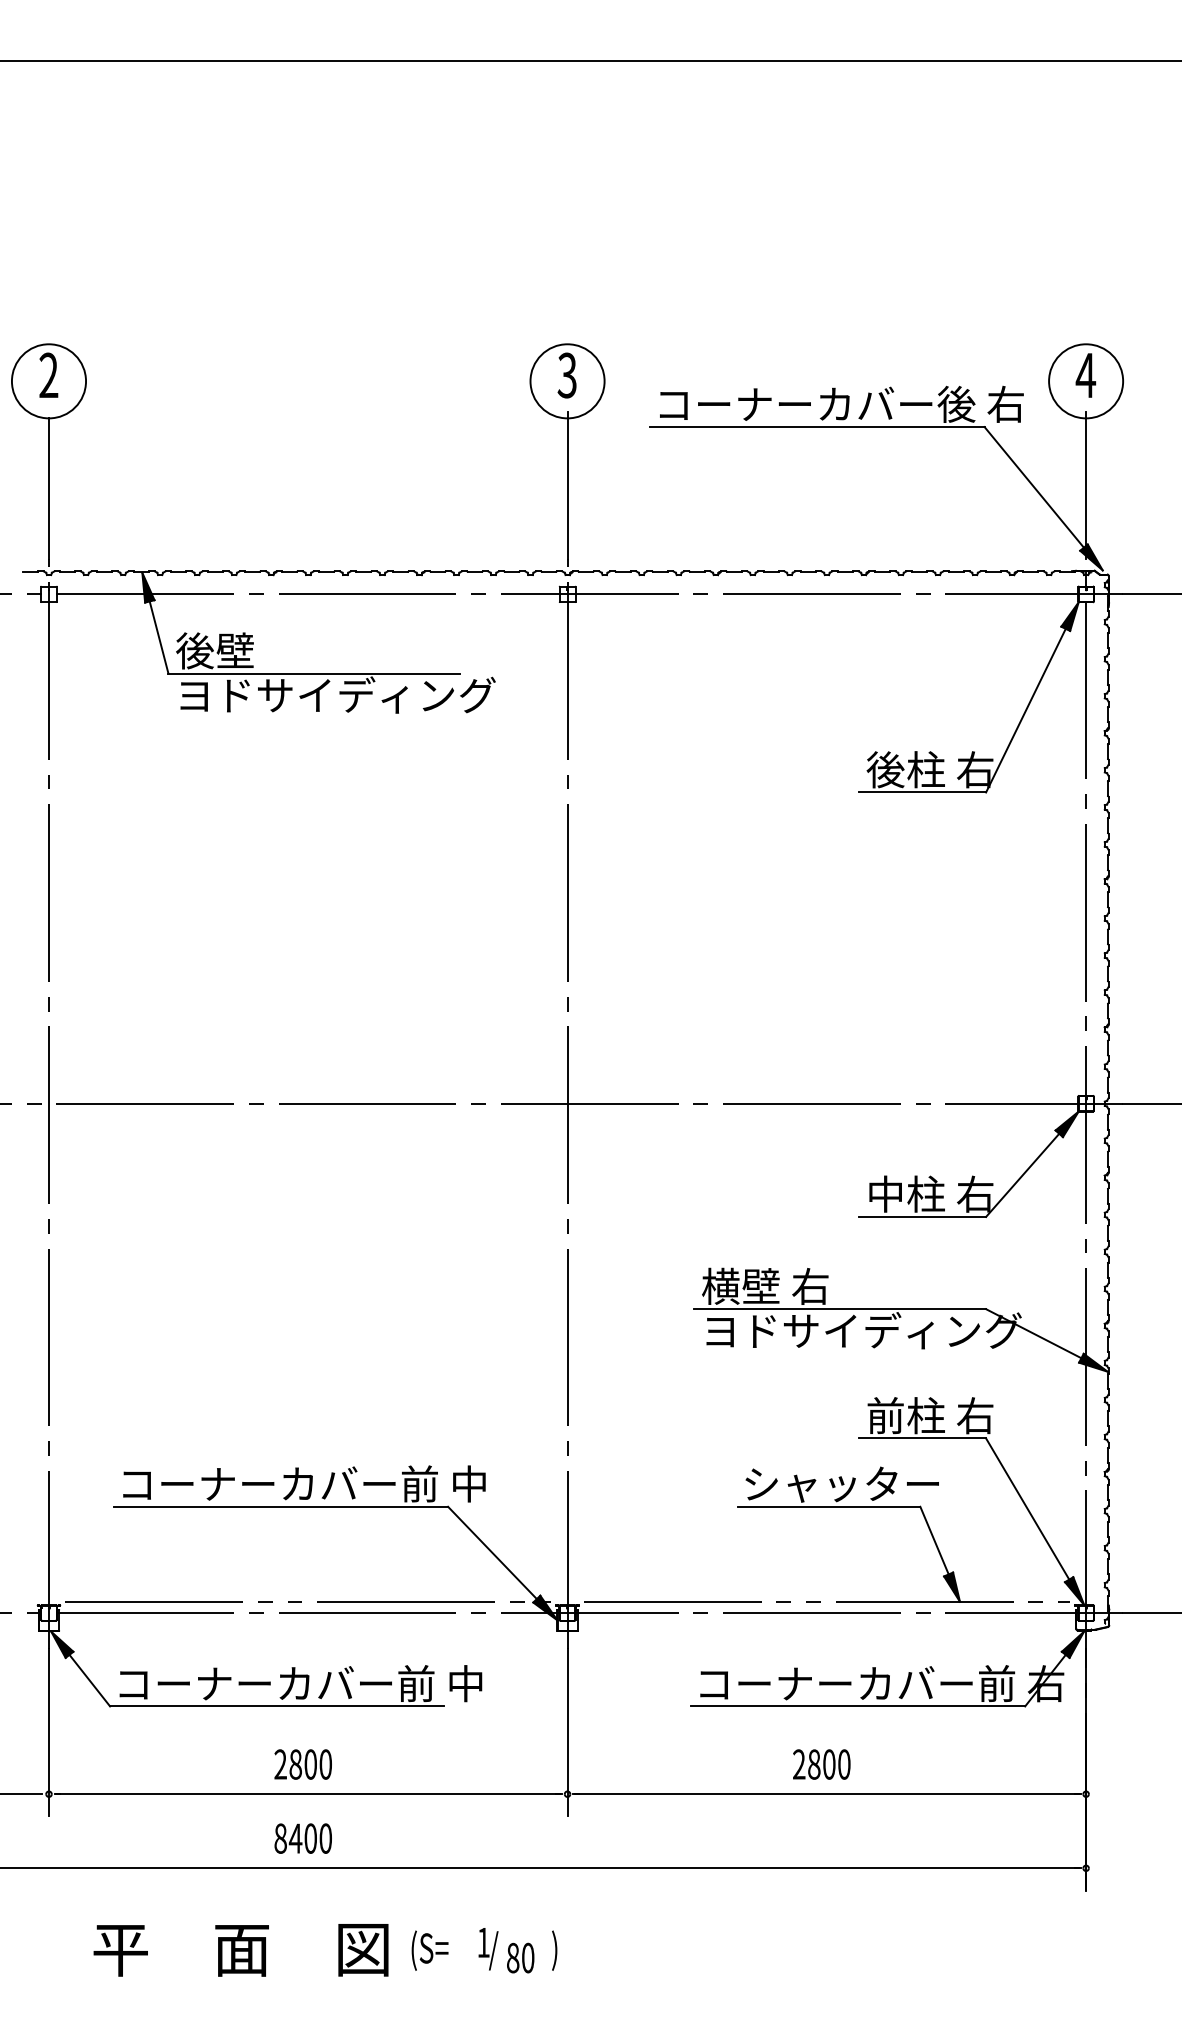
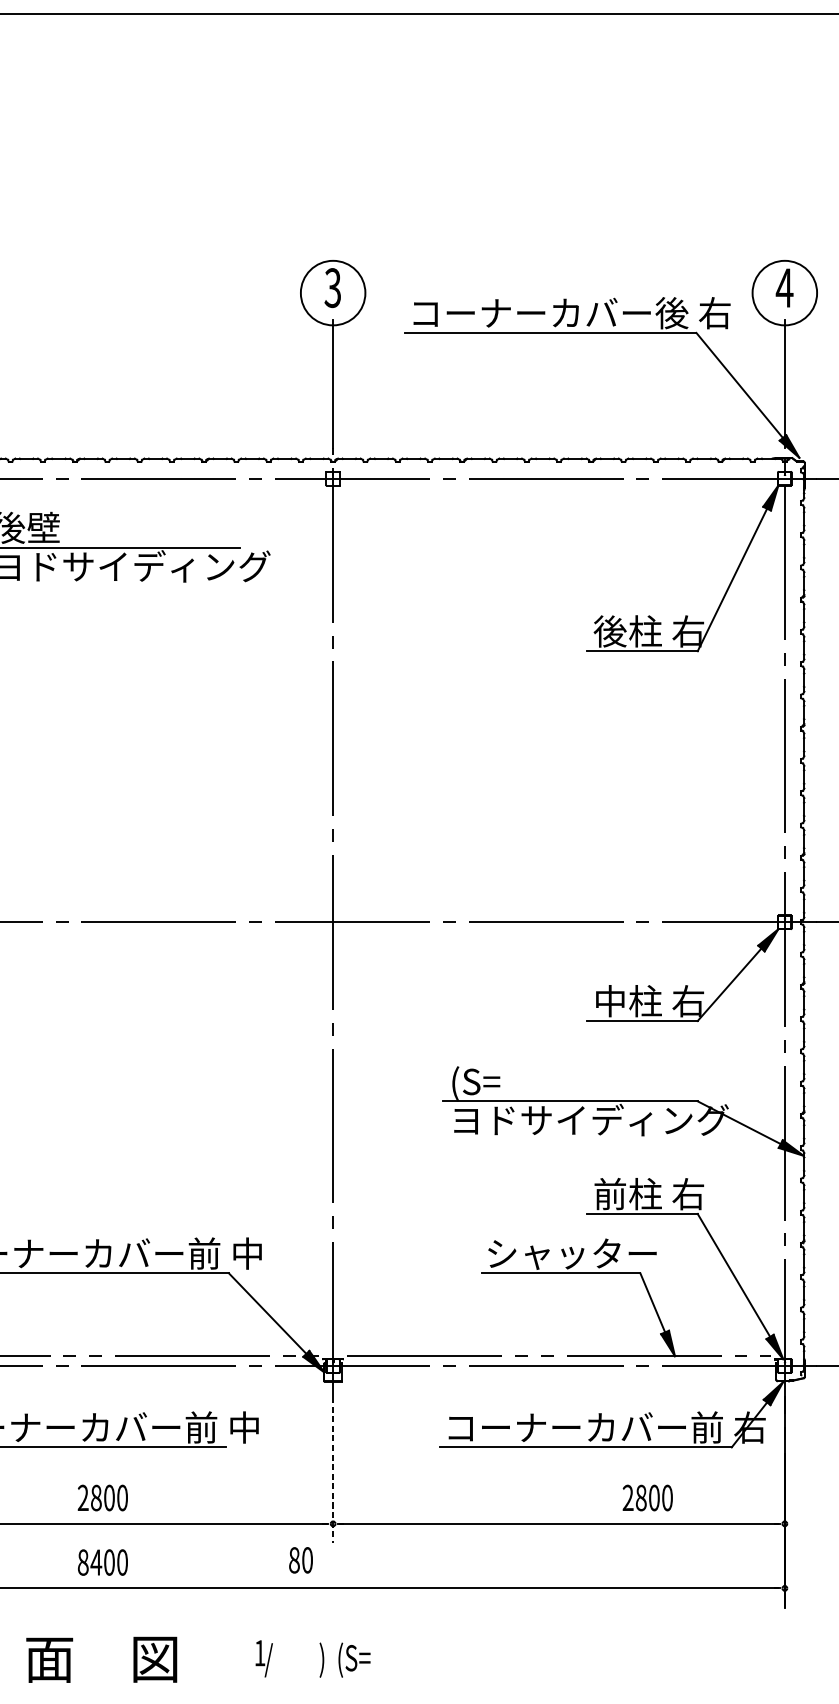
text: (765, 1287) -> (505, 1082), 横壁 右 -> (S=
line: (567, 1732) -> (333, 1470), solid -> dashed
text: (821, 1764) -> (647, 1497), moved
text: (429, 1950) -> (354, 1659), moved
text: (520, 1957) -> (300, 1559), moved

